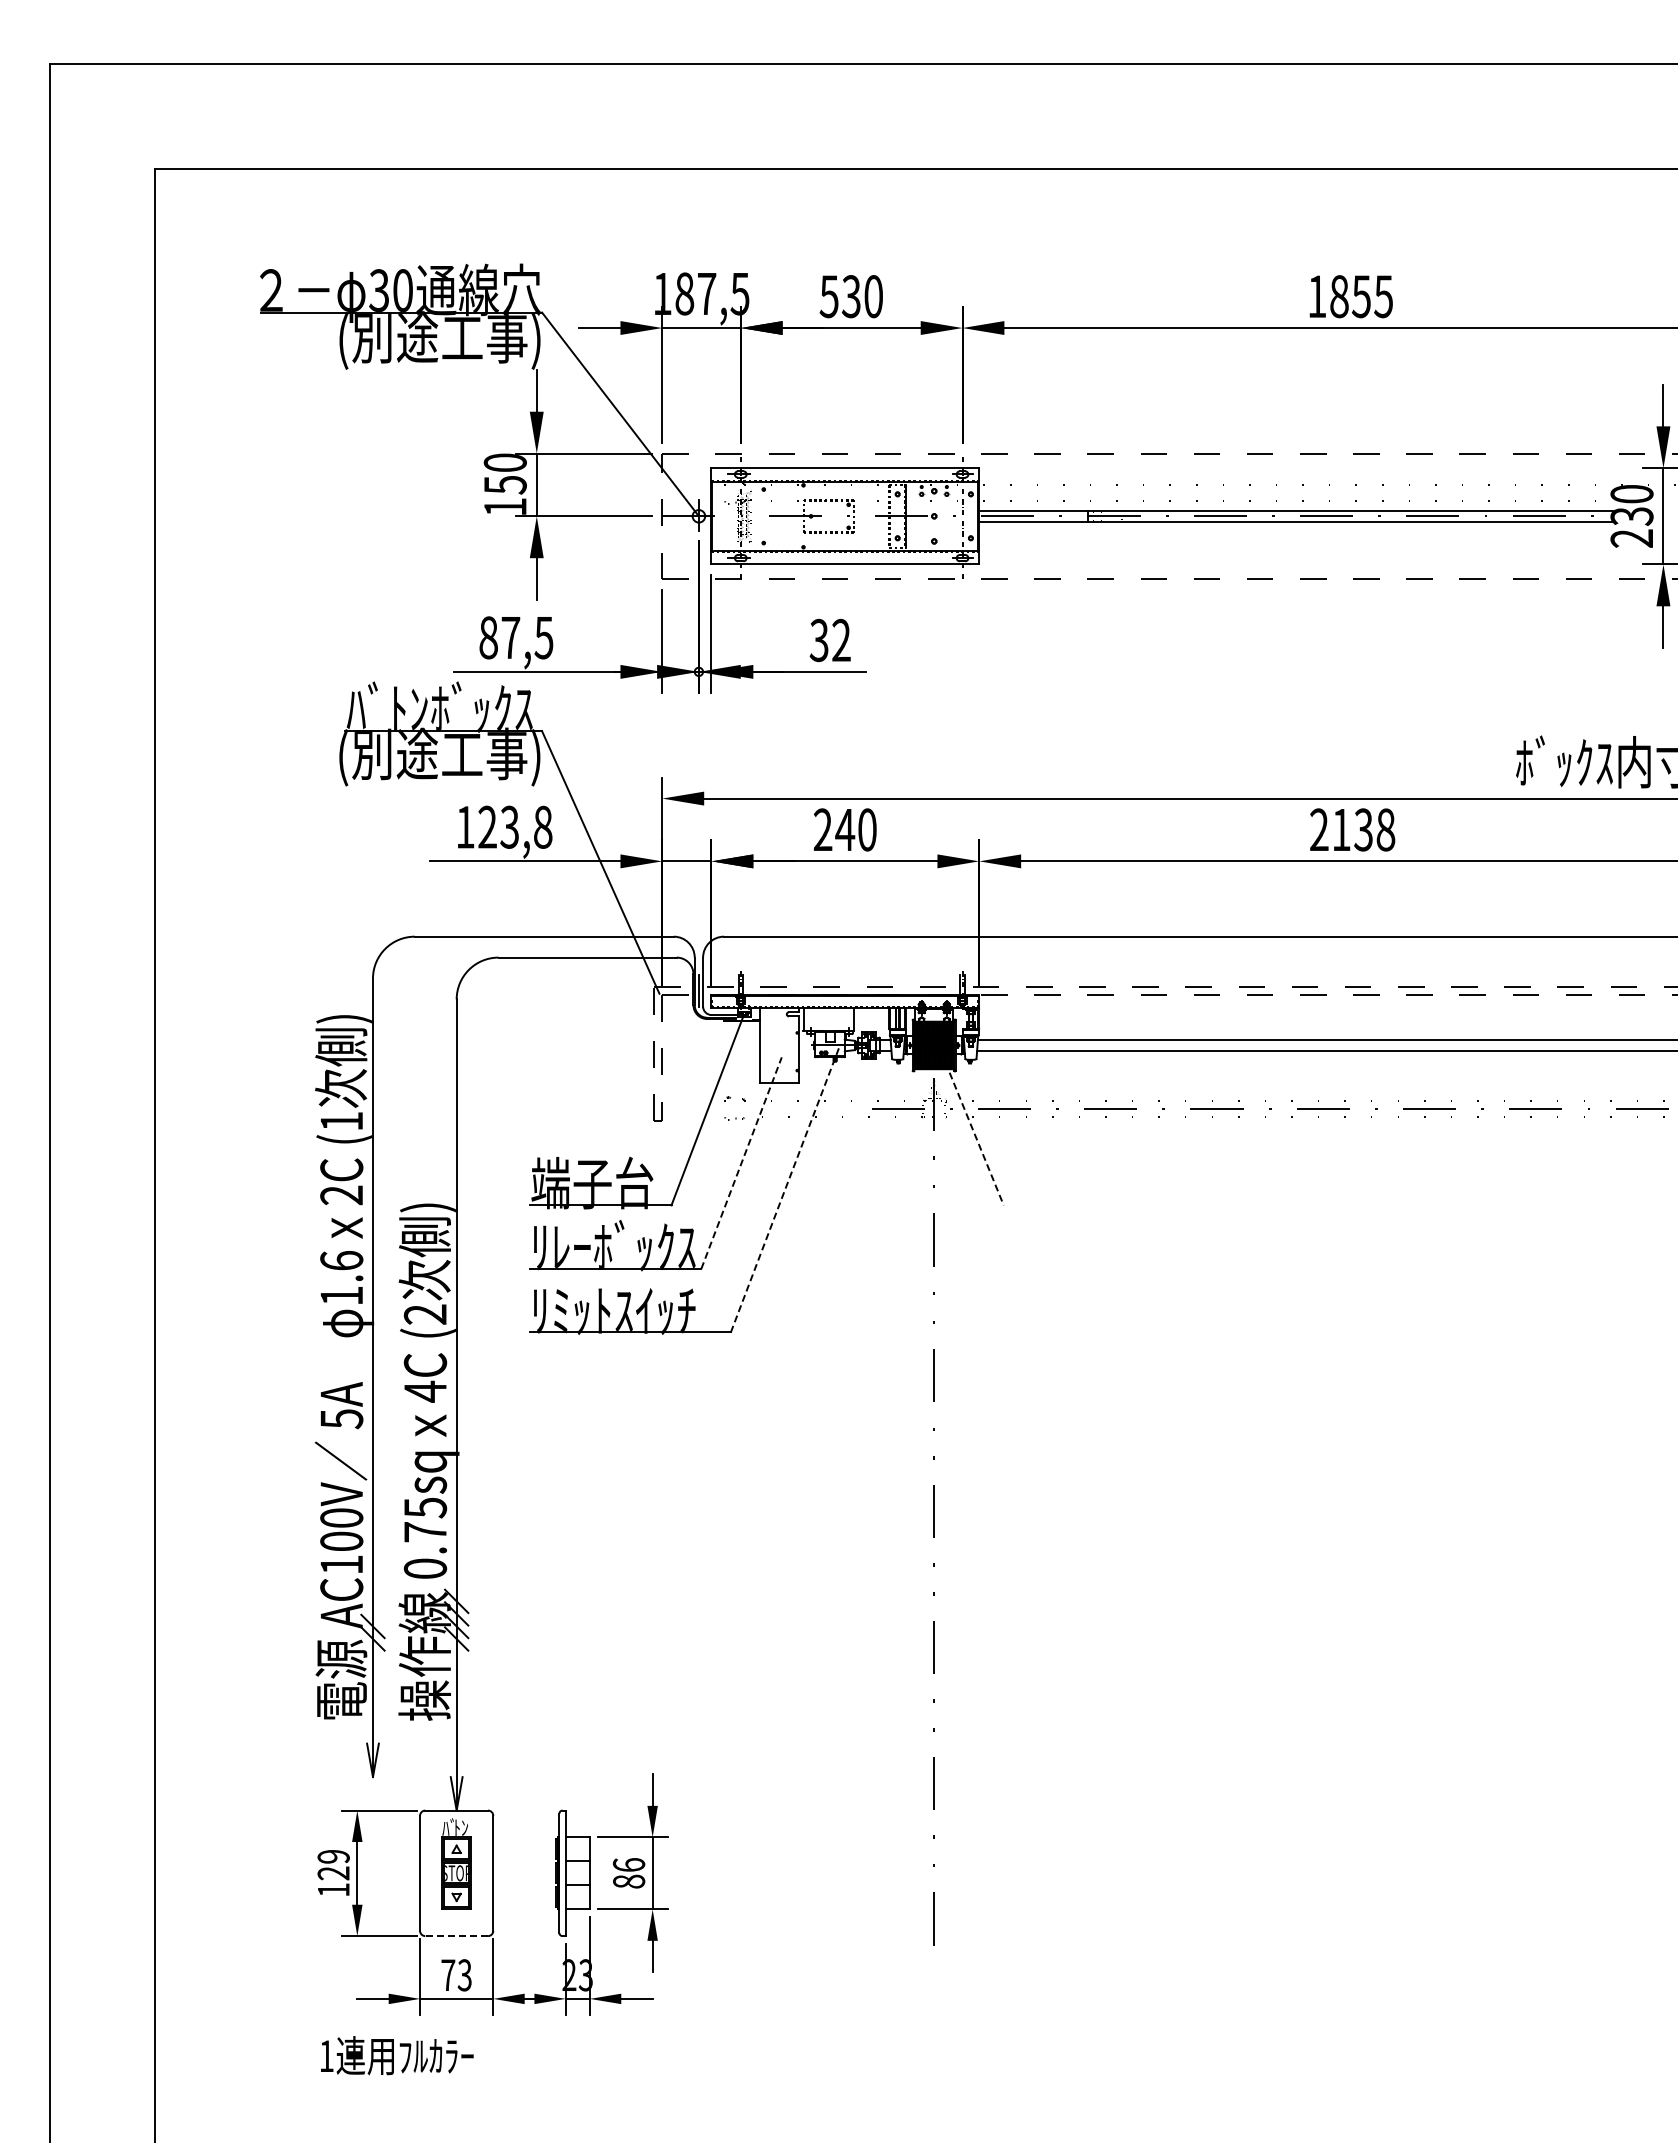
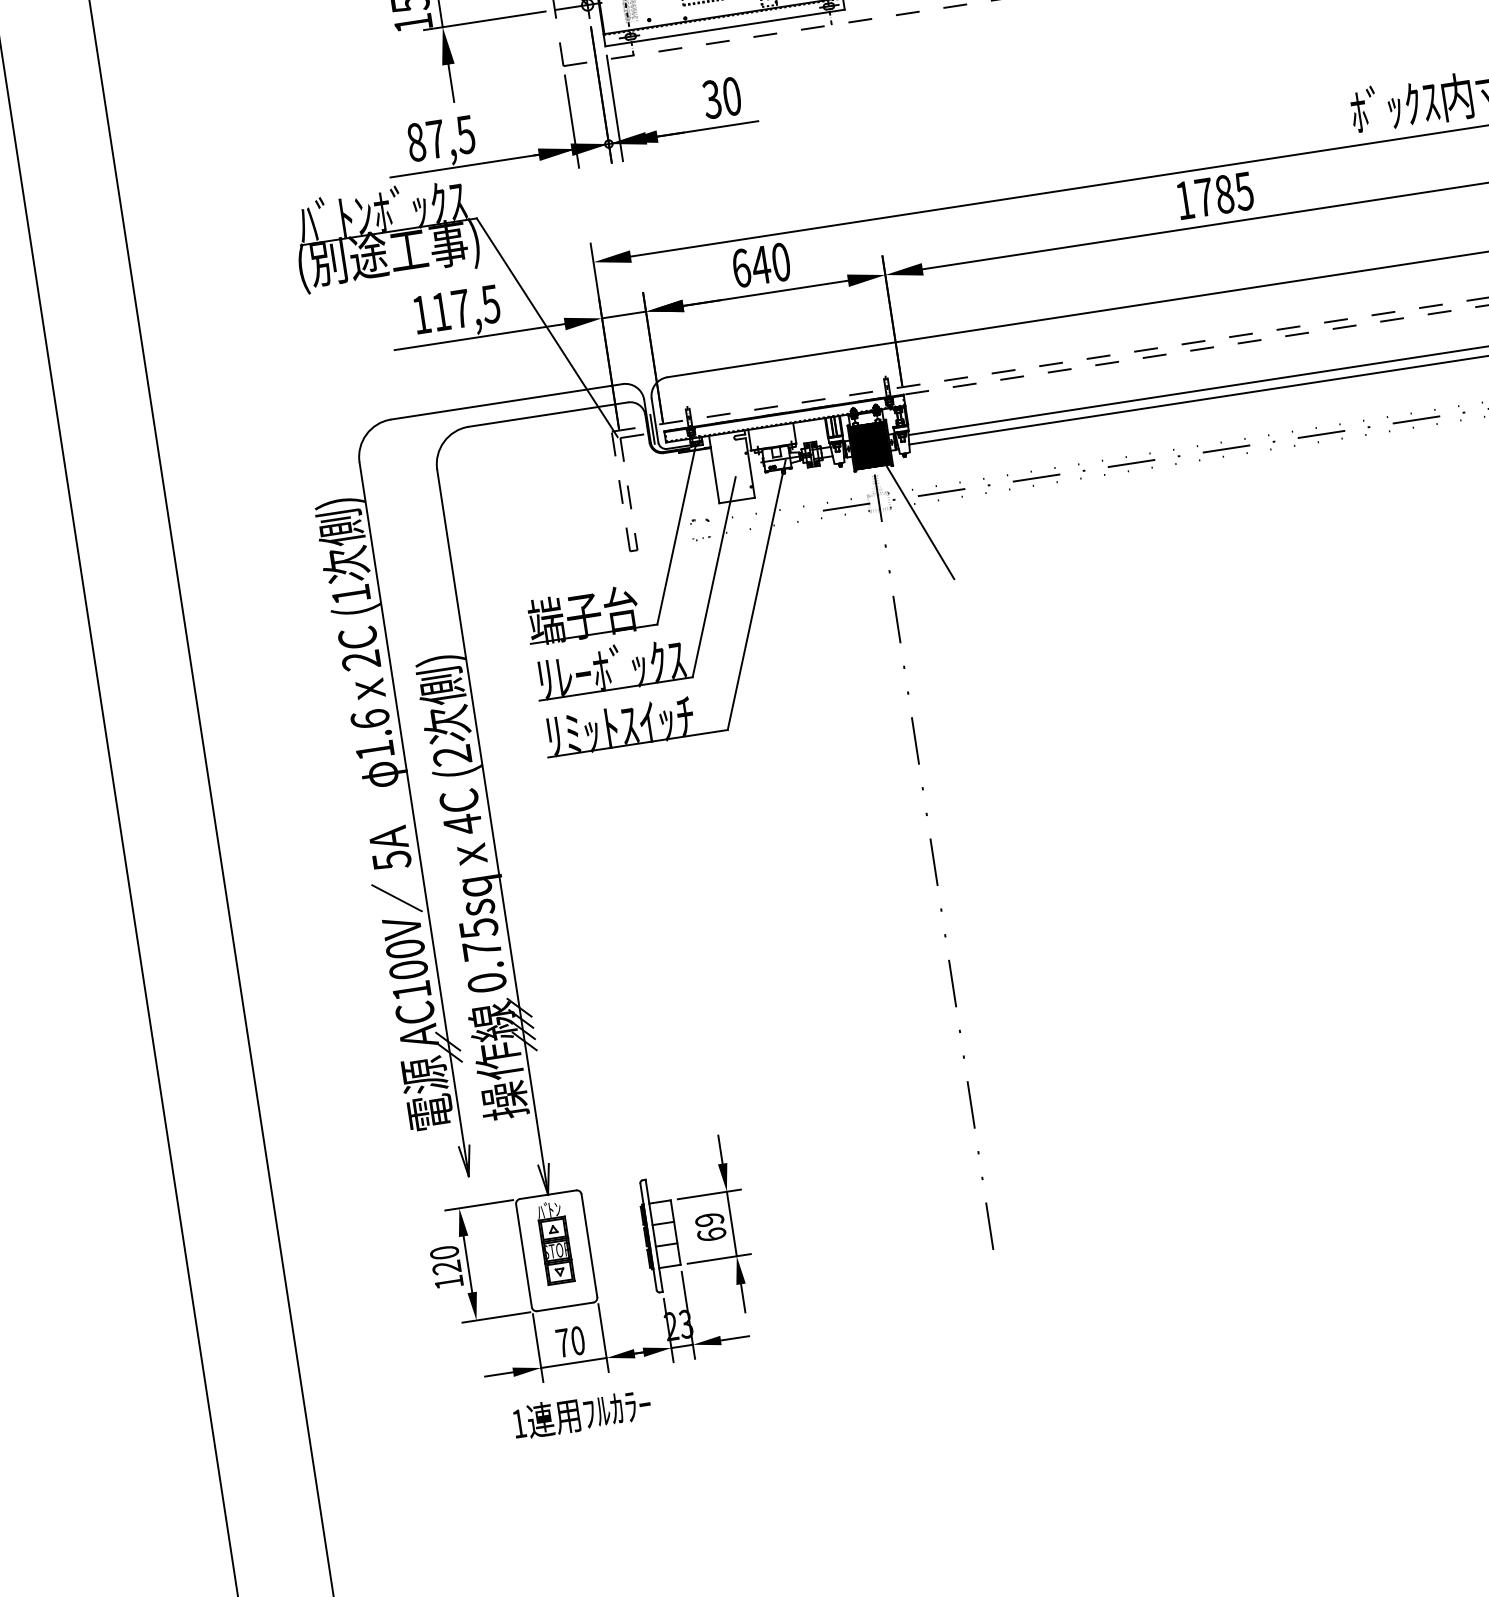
text: (841, 640) -> (732, 96), 32 -> 30
text: (515, 826) -> (466, 307), 123,8 -> 117,5
text: (822, 829) -> (740, 267), 240 -> 640
text: (1352, 829) -> (1214, 195), 2138 -> 1785
line: (974, 1134) -> (918, 519), dashed -> solid
line: (741, 1162) -> (714, 576), dashed -> solid
line: (785, 1189) -> (757, 594), dashed -> solid
text: (333, 1856) -> (444, 1252), 129 -> 120
text: (628, 1873) -> (710, 1227), 86 -> 69
line: (456, 1936) -> (565, 1307), dashed -> solid
text: (464, 1975) -> (577, 1341), 73 -> 70
text: (397, 2055) -> (582, 1413), moved

